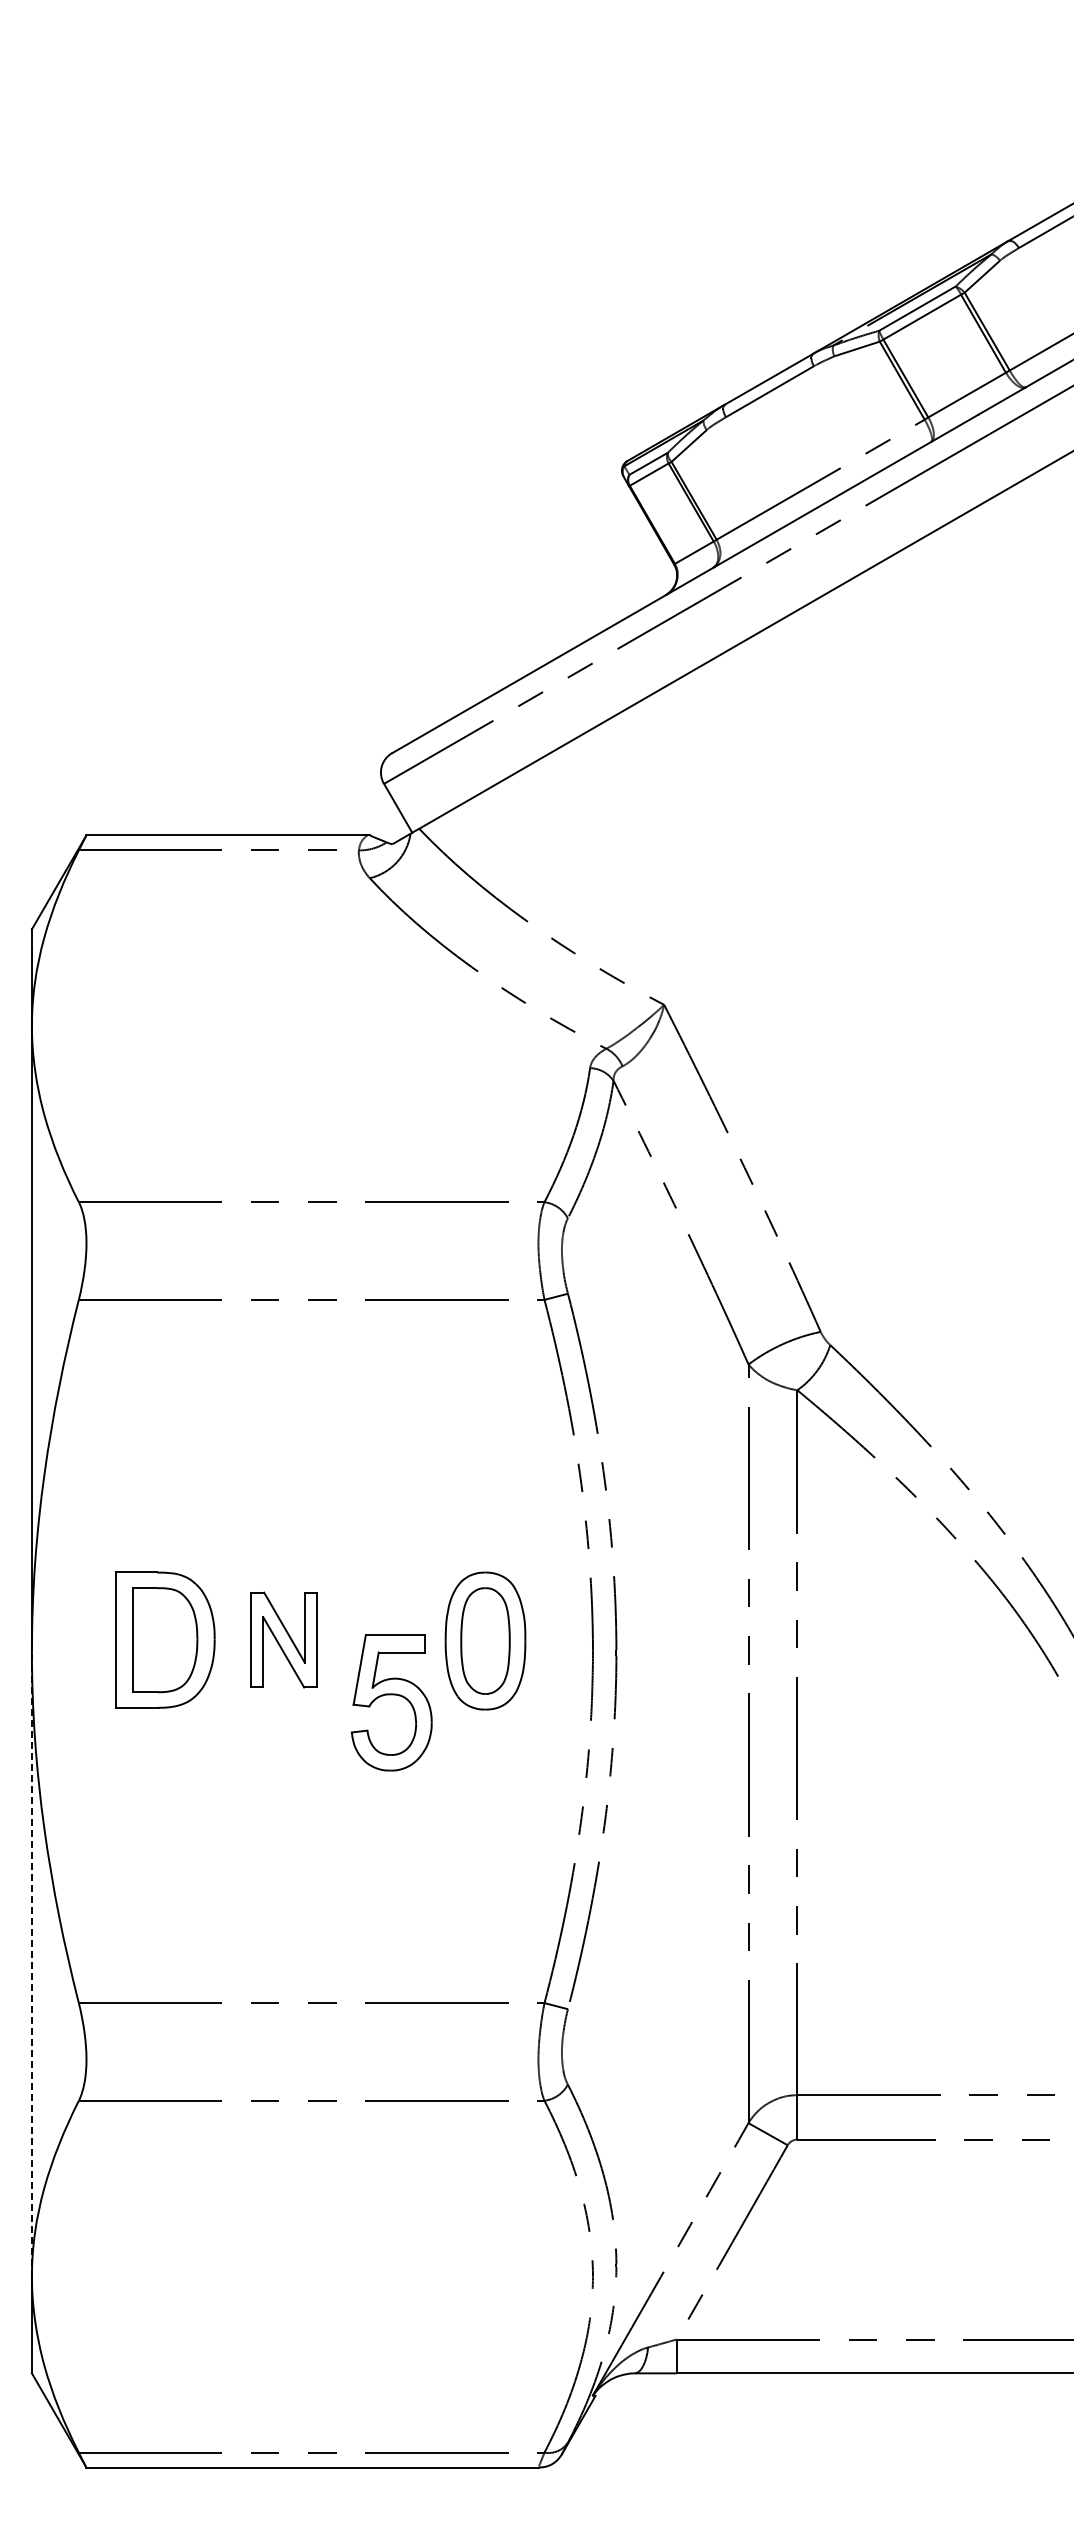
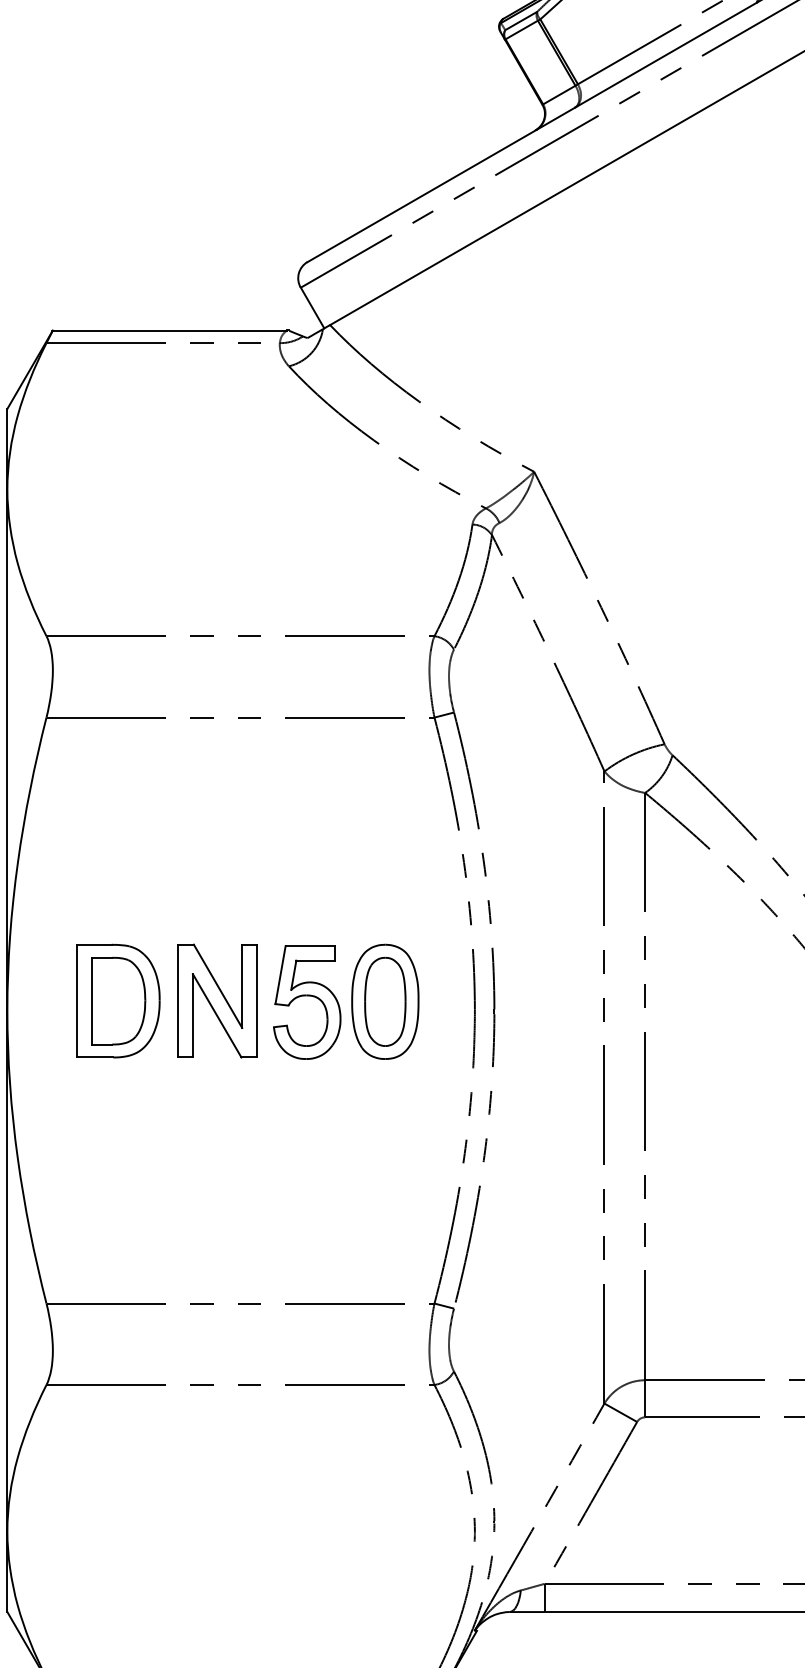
part: (283, 1639) -> (217, 1000), size x1.43
part: (391, 1695) -> (307, 996), moved
line: (31, 1964) -> (7, 1271), dashed -> solid

